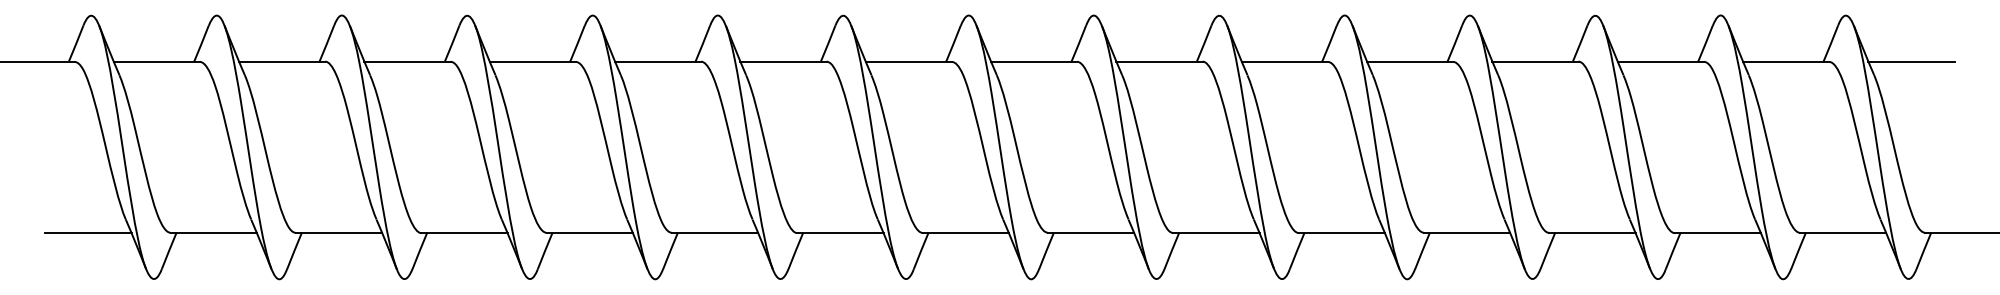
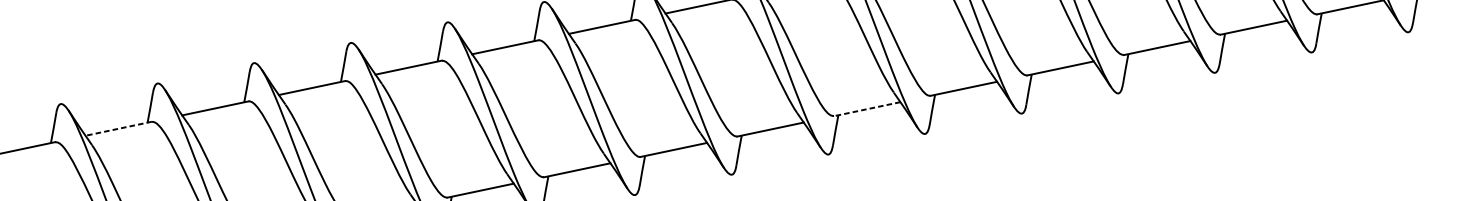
line: (156, 61) -> (118, 128), solid -> dashed
line: (1090, 233) -> (866, 109), solid -> dashed

